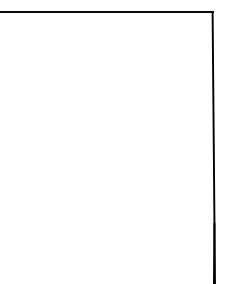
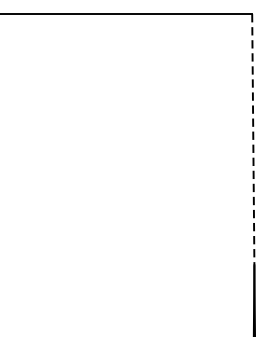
line: (213, 117) -> (253, 139), solid -> dashed

